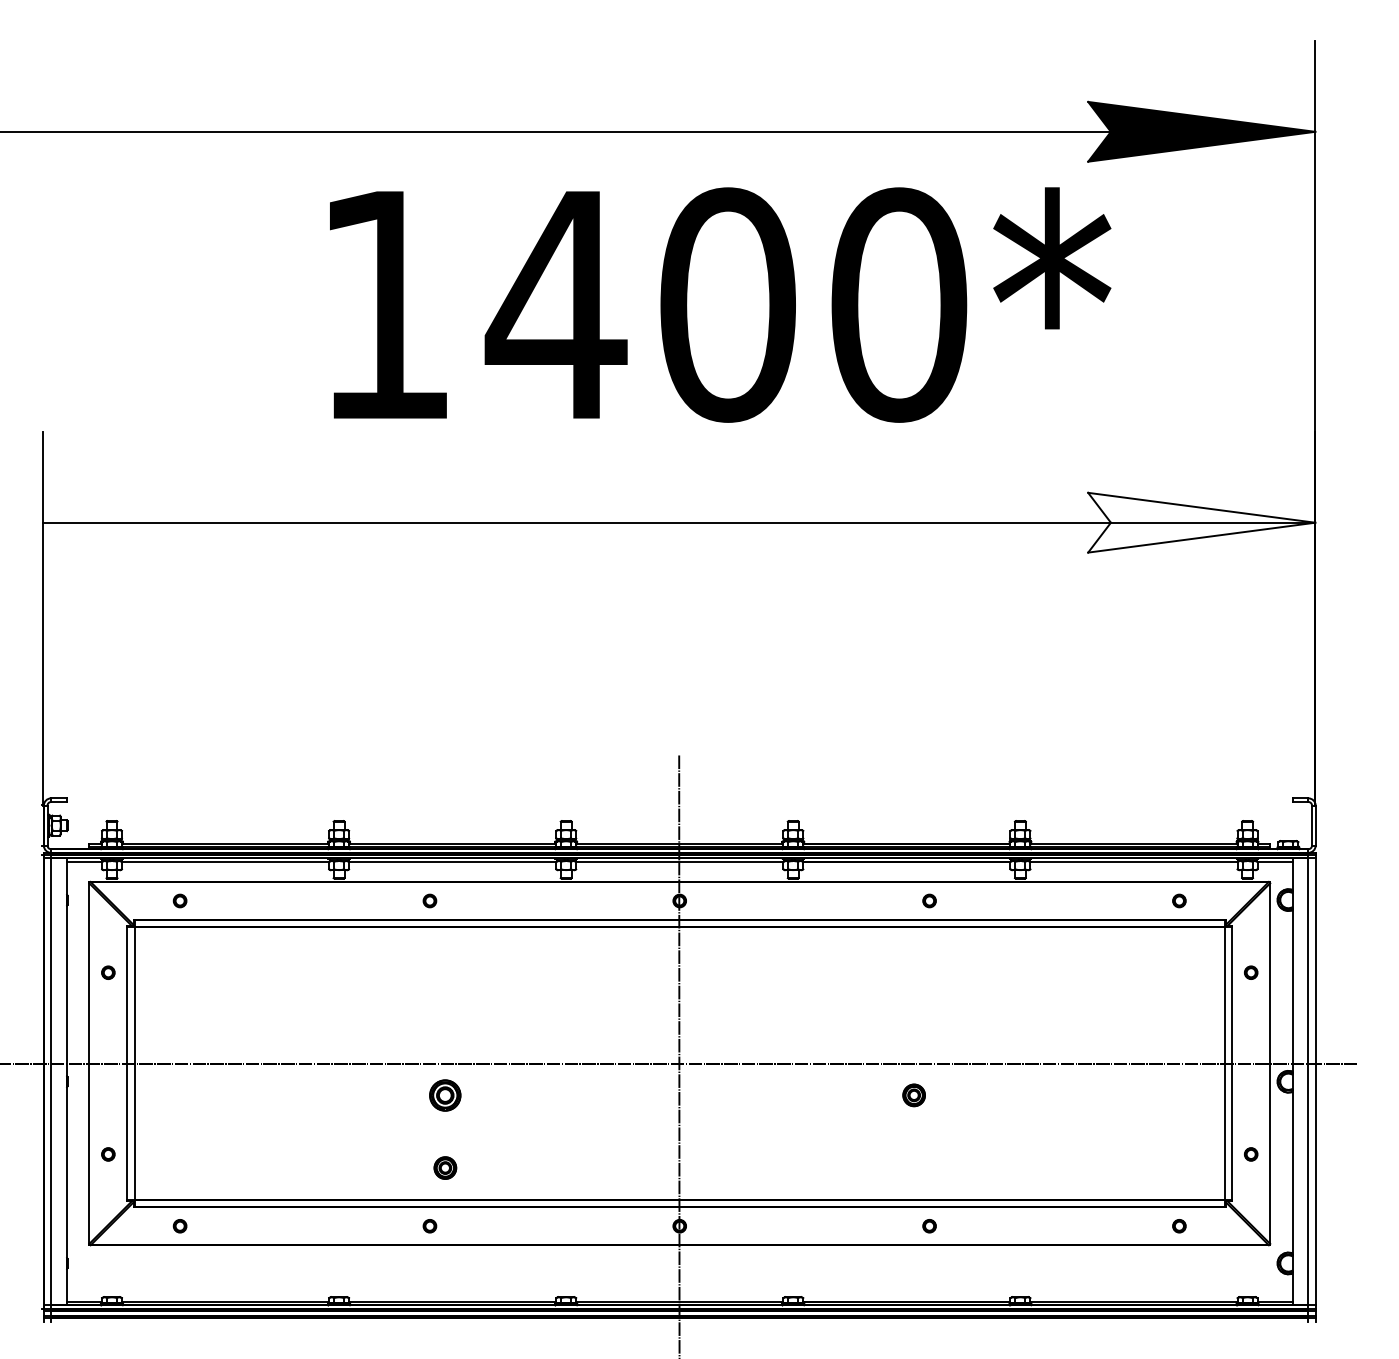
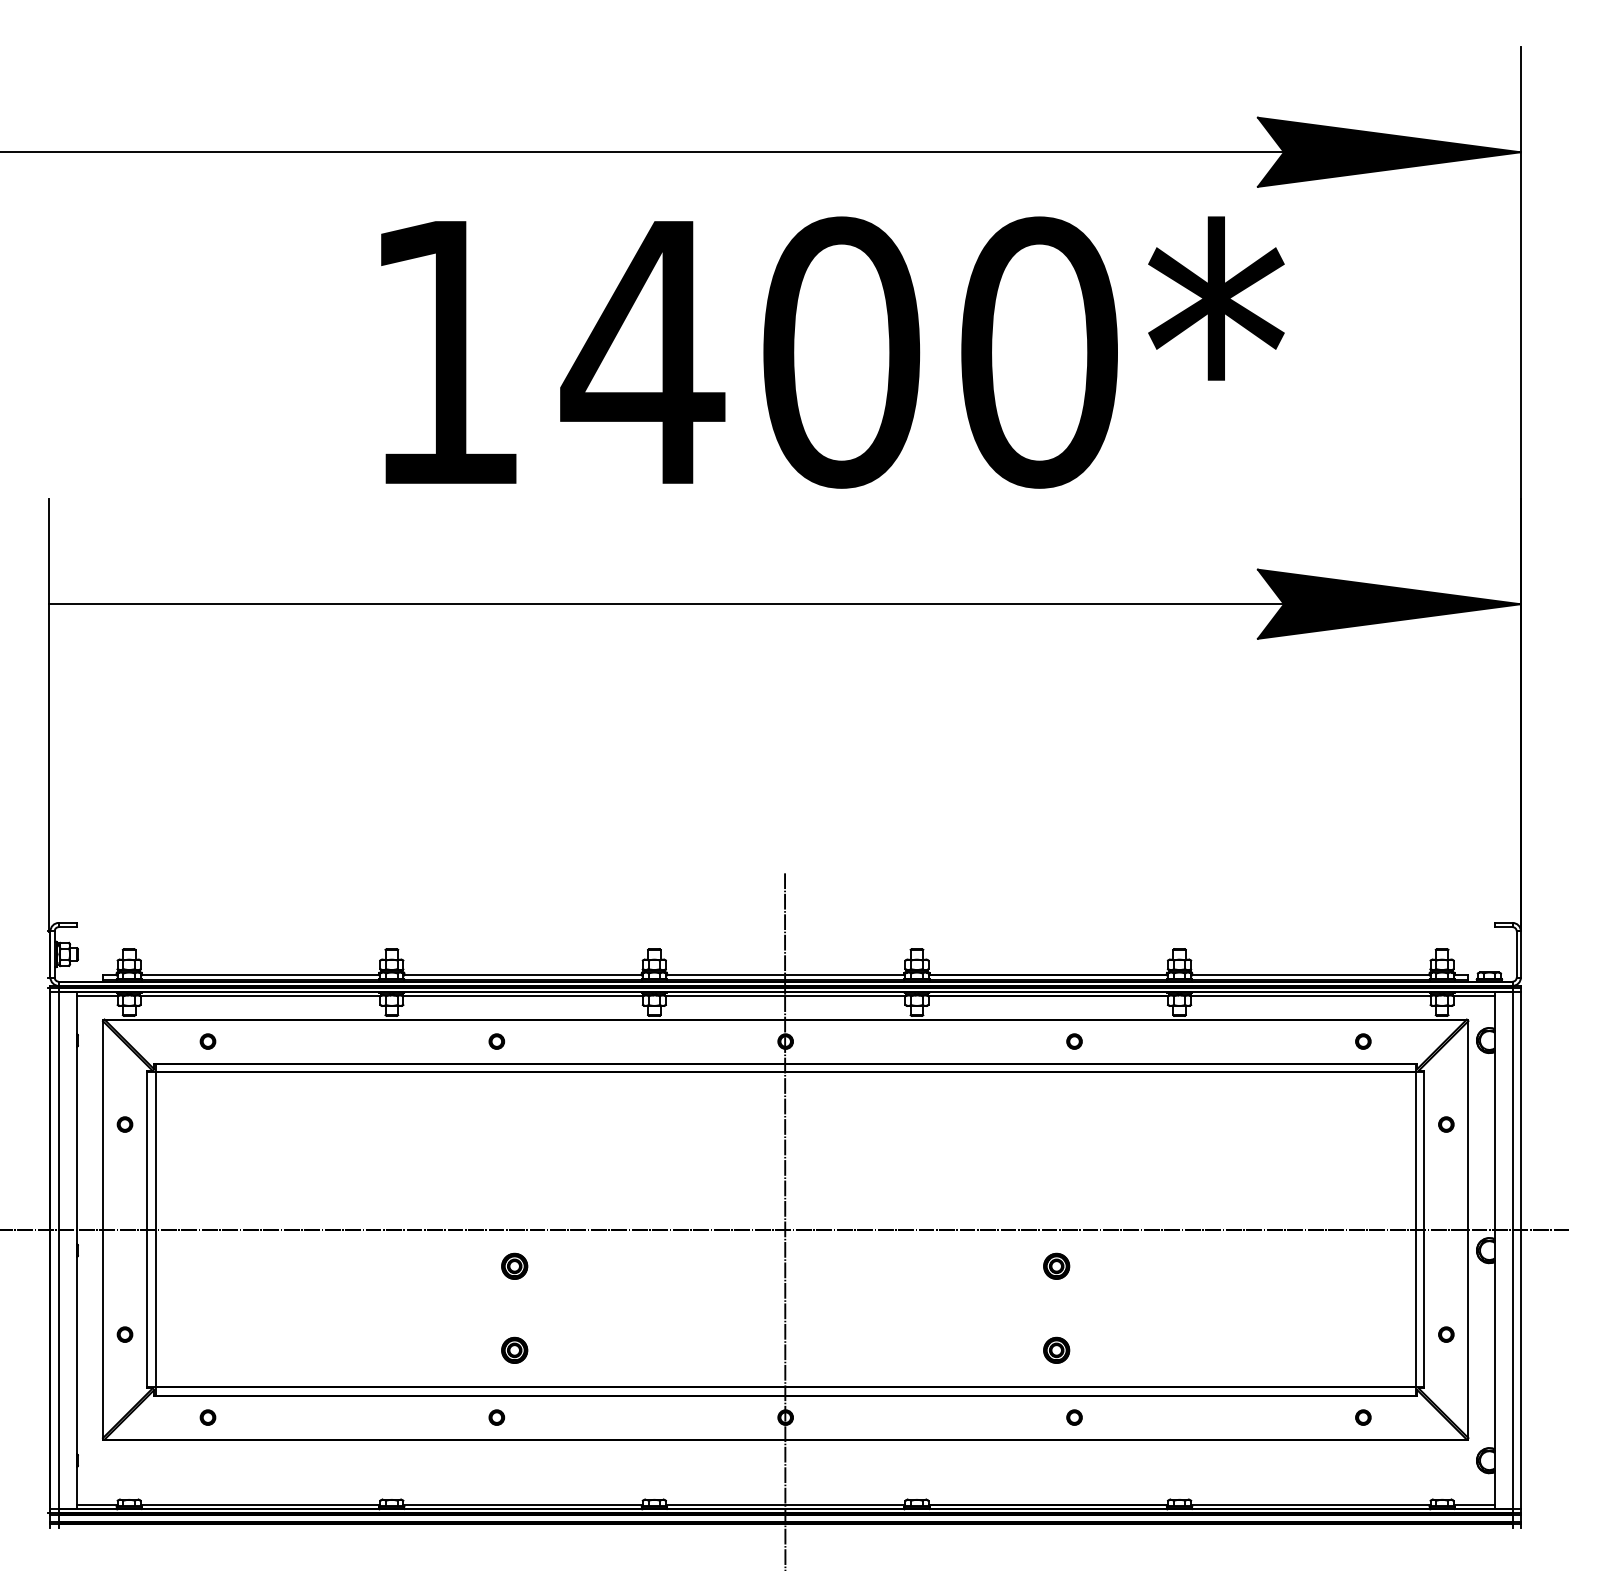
fill: (1201, 522) -> (1388, 603), added
part: (445, 1094) -> (514, 1265), size x0.71
part: (913, 1167) -> (1056, 1349), added

